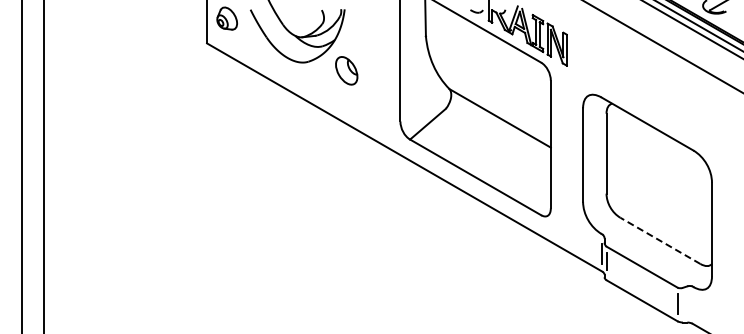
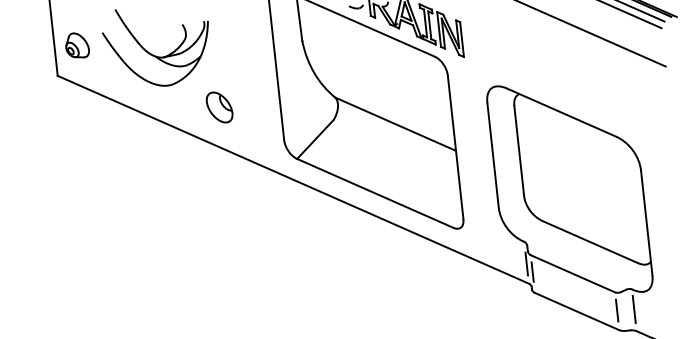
part: (346, 70) -> (219, 107), moved
line: (660, 240) -> (590, 241), dashed -> solid
line: (692, 304) -> (634, 309), added

